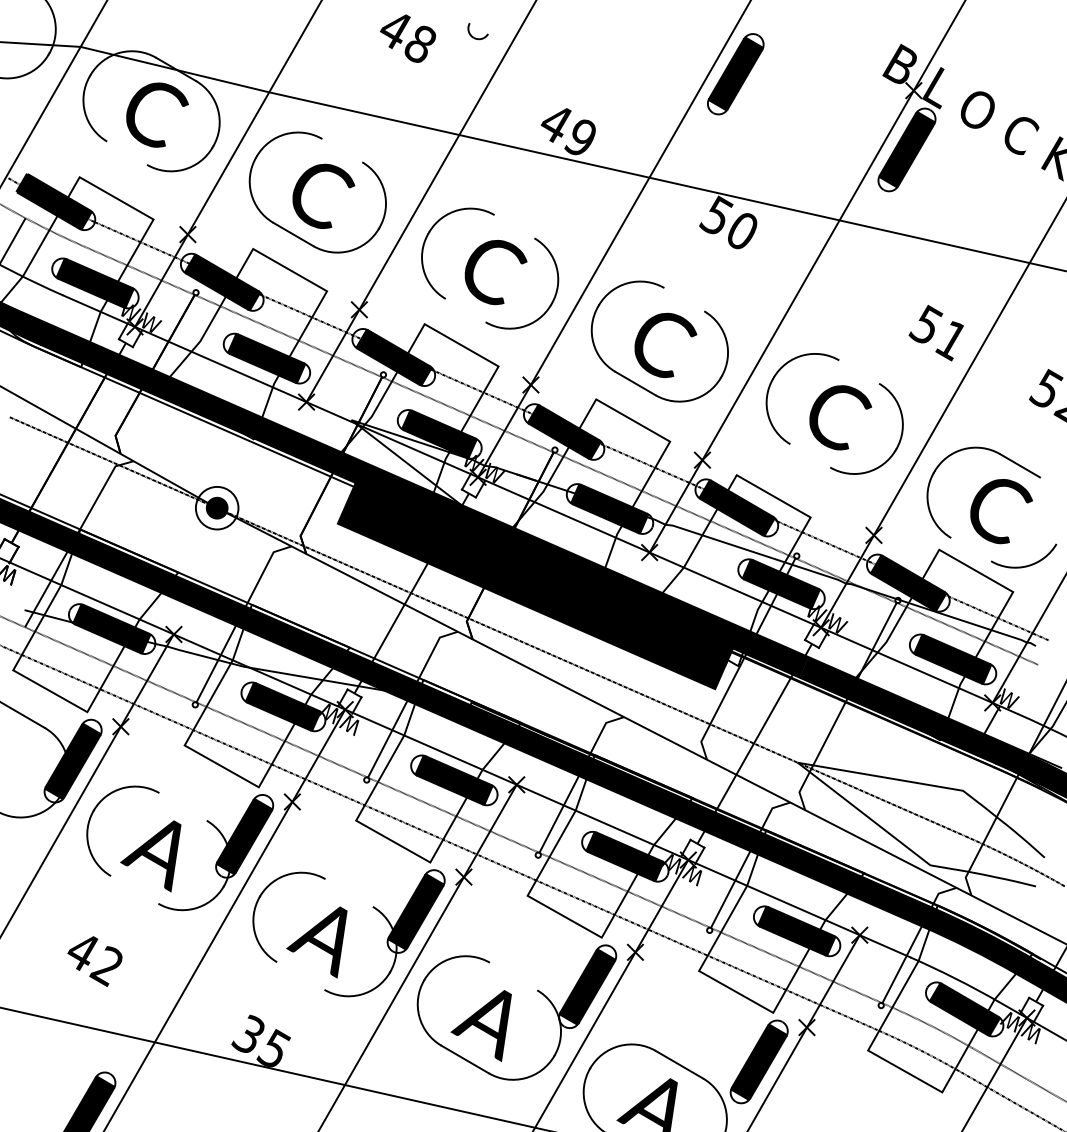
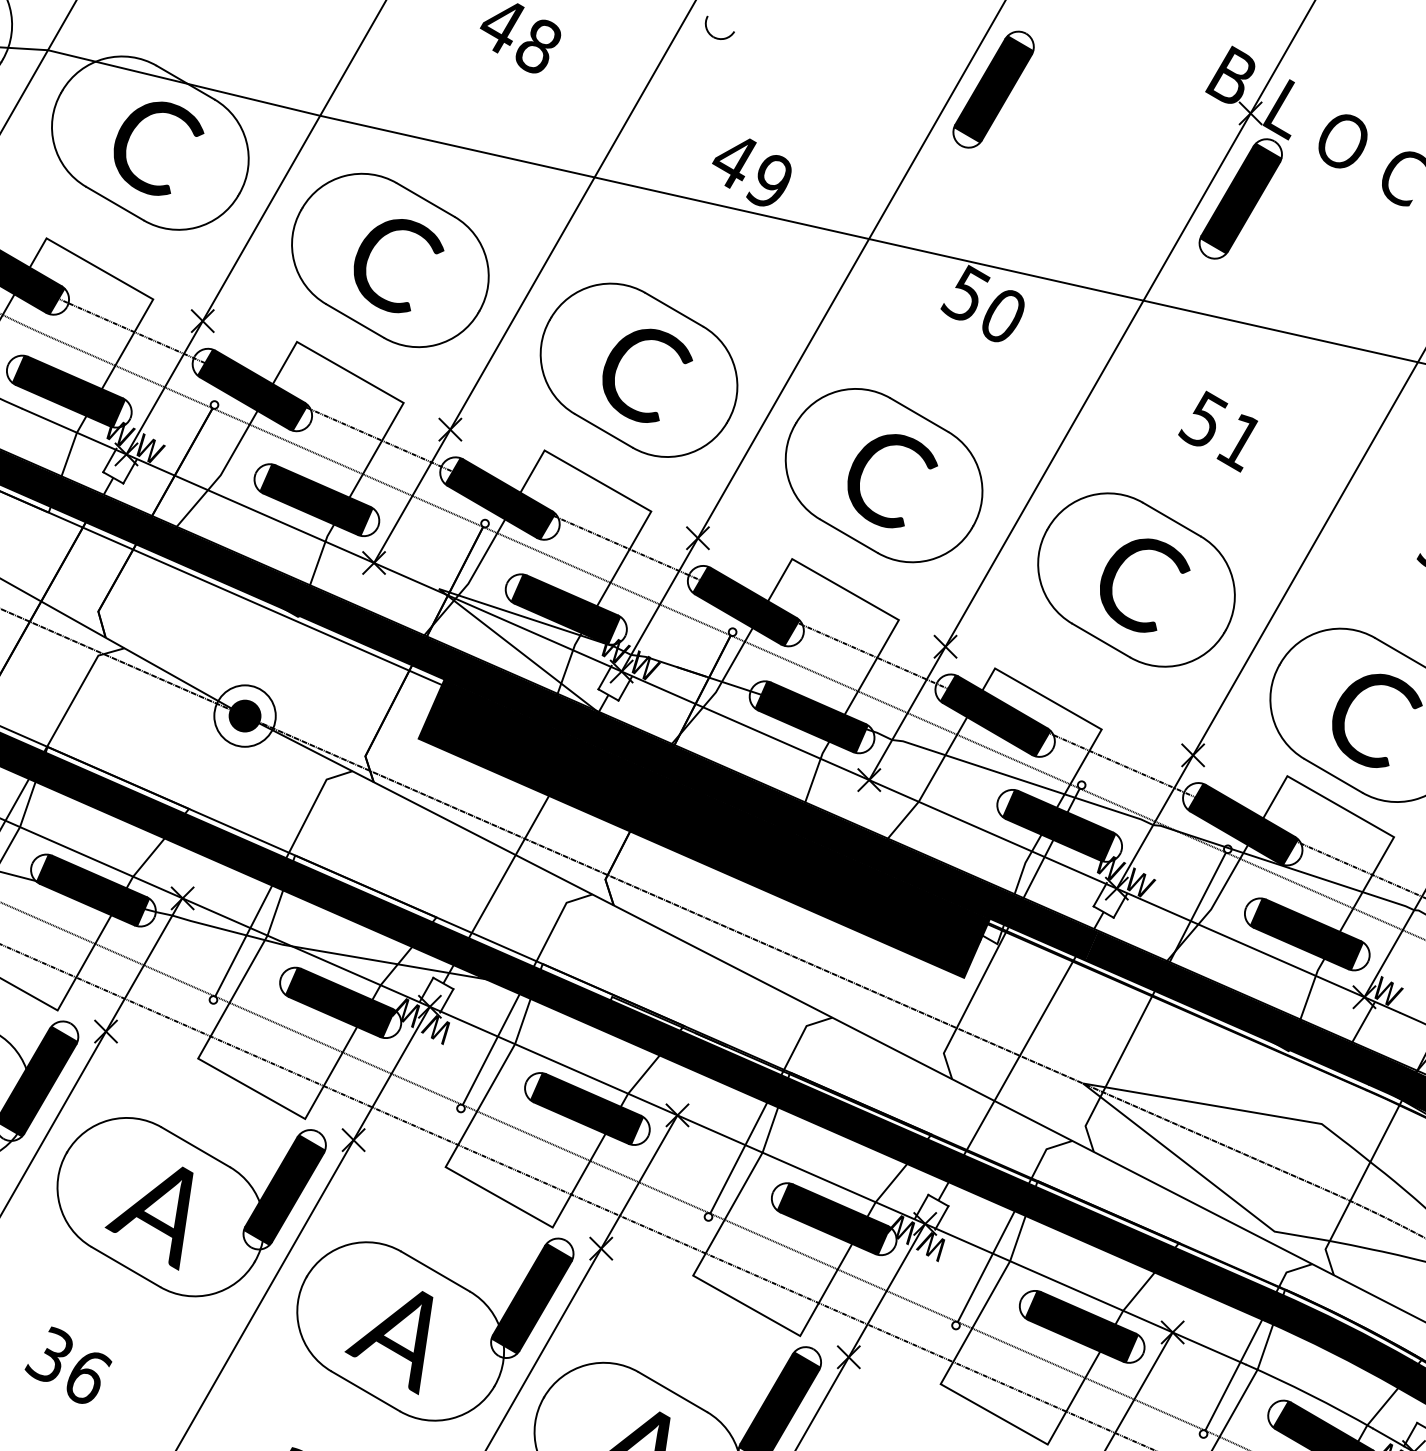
part: (475, 37) -> (716, 36), moved
line: (342, 150) -> (425, 199), added
line: (127, 152) -> (115, 202), added
line: (514, 226) -> (674, 309), added
line: (684, 299) -> (919, 414), added
line: (465, 310) -> (603, 430), added
text: (935, 333) -> (1216, 432), moved
line: (859, 371) -> (1172, 518), added
line: (810, 455) -> (1101, 640), added
line: (971, 549) -> (1333, 775), added
line: (182, 806) -> (194, 1146), added
line: (134, 889) -> (125, 1266), added
line: (348, 892) -> (434, 1270), added
text: (94, 958) -> (67, 1366), 42 -> 36
line: (300, 975) -> (365, 1390), added
line: (513, 976) -> (672, 1392), added

